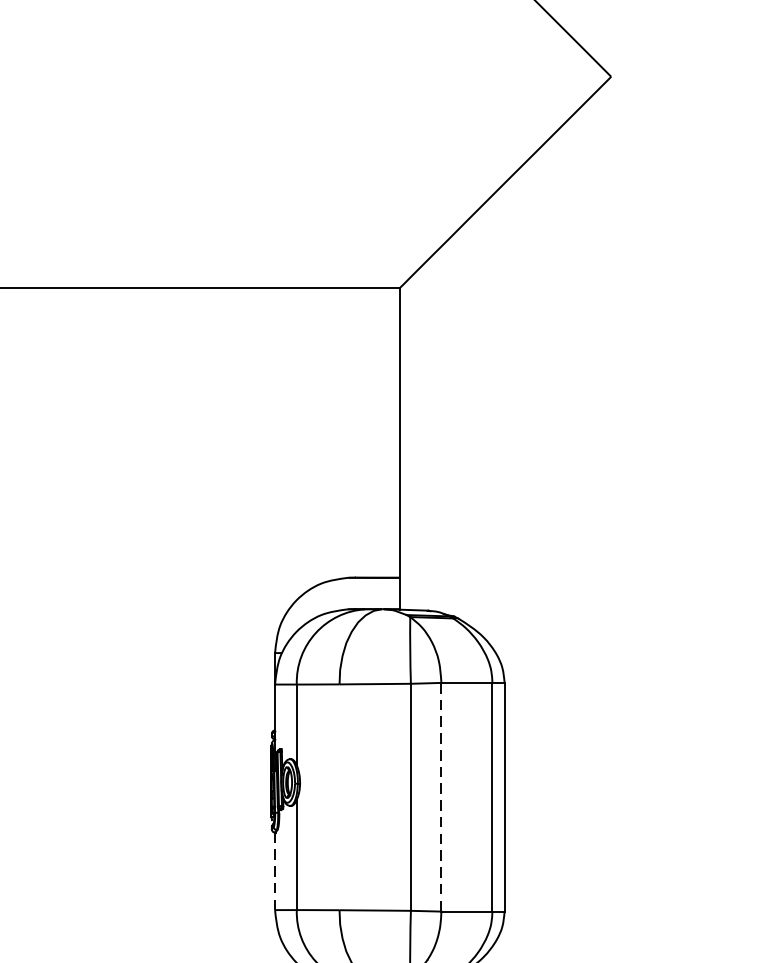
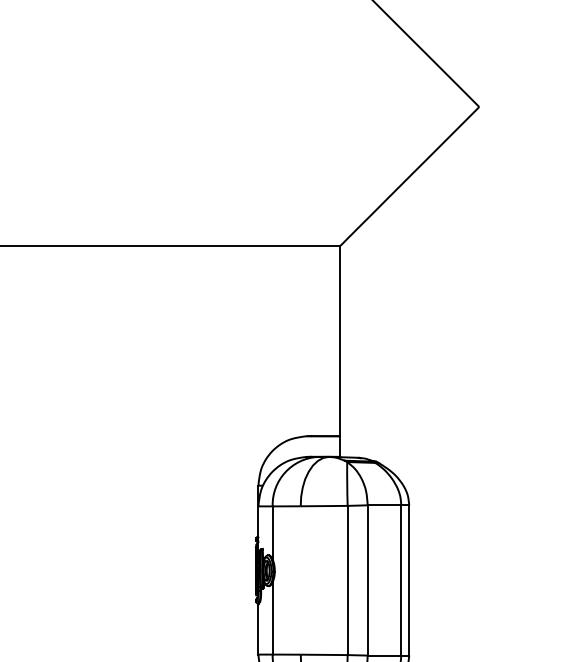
line: (441, 797) -> (367, 580), dashed -> solid
line: (275, 871) -> (258, 629), dashed -> solid

